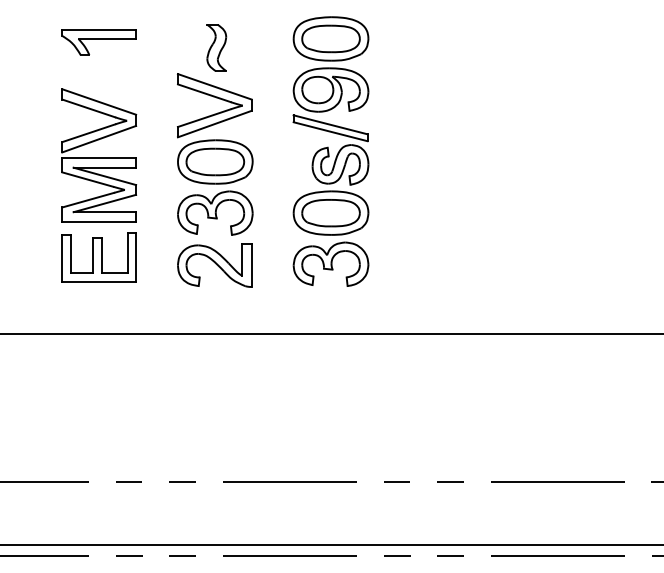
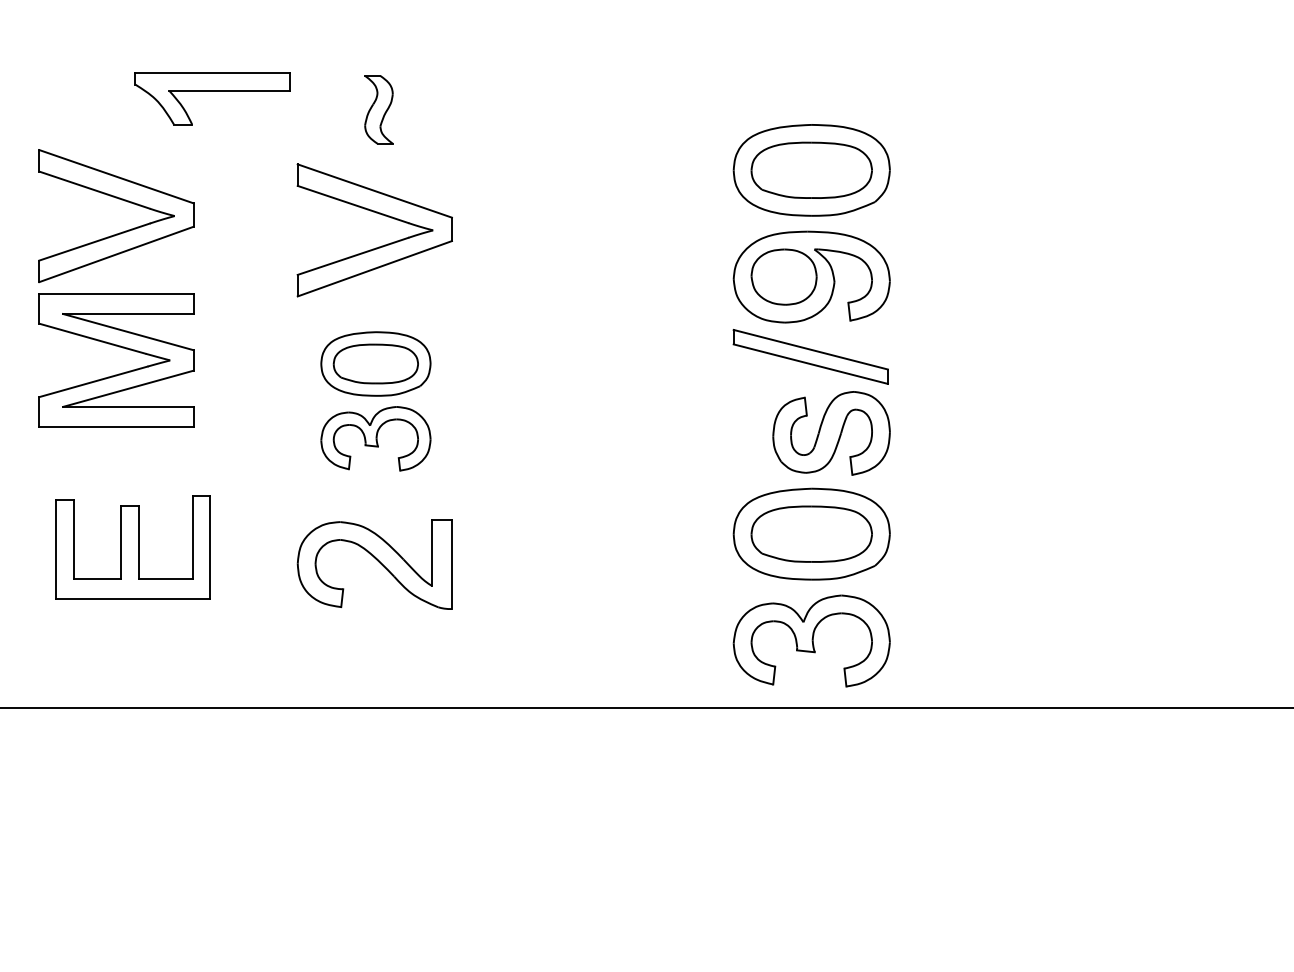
part: (98, 42) -> (211, 98), moved
part: (216, 47) -> (378, 108), size x0.7
part: (330, 151) -> (810, 405), moved
part: (99, 155) -> (117, 288), moved
part: (215, 187) -> (376, 401), size x0.7

